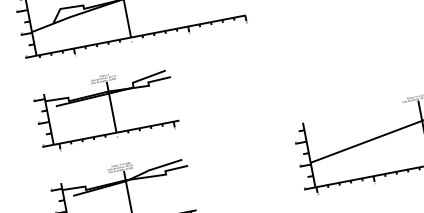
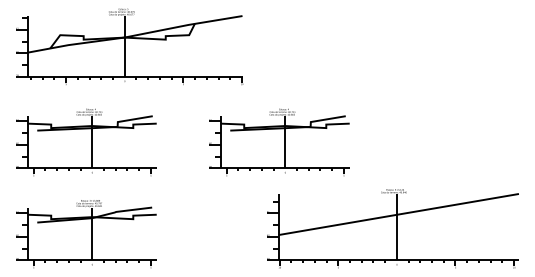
part: (294, 72) -> (279, 142), added

